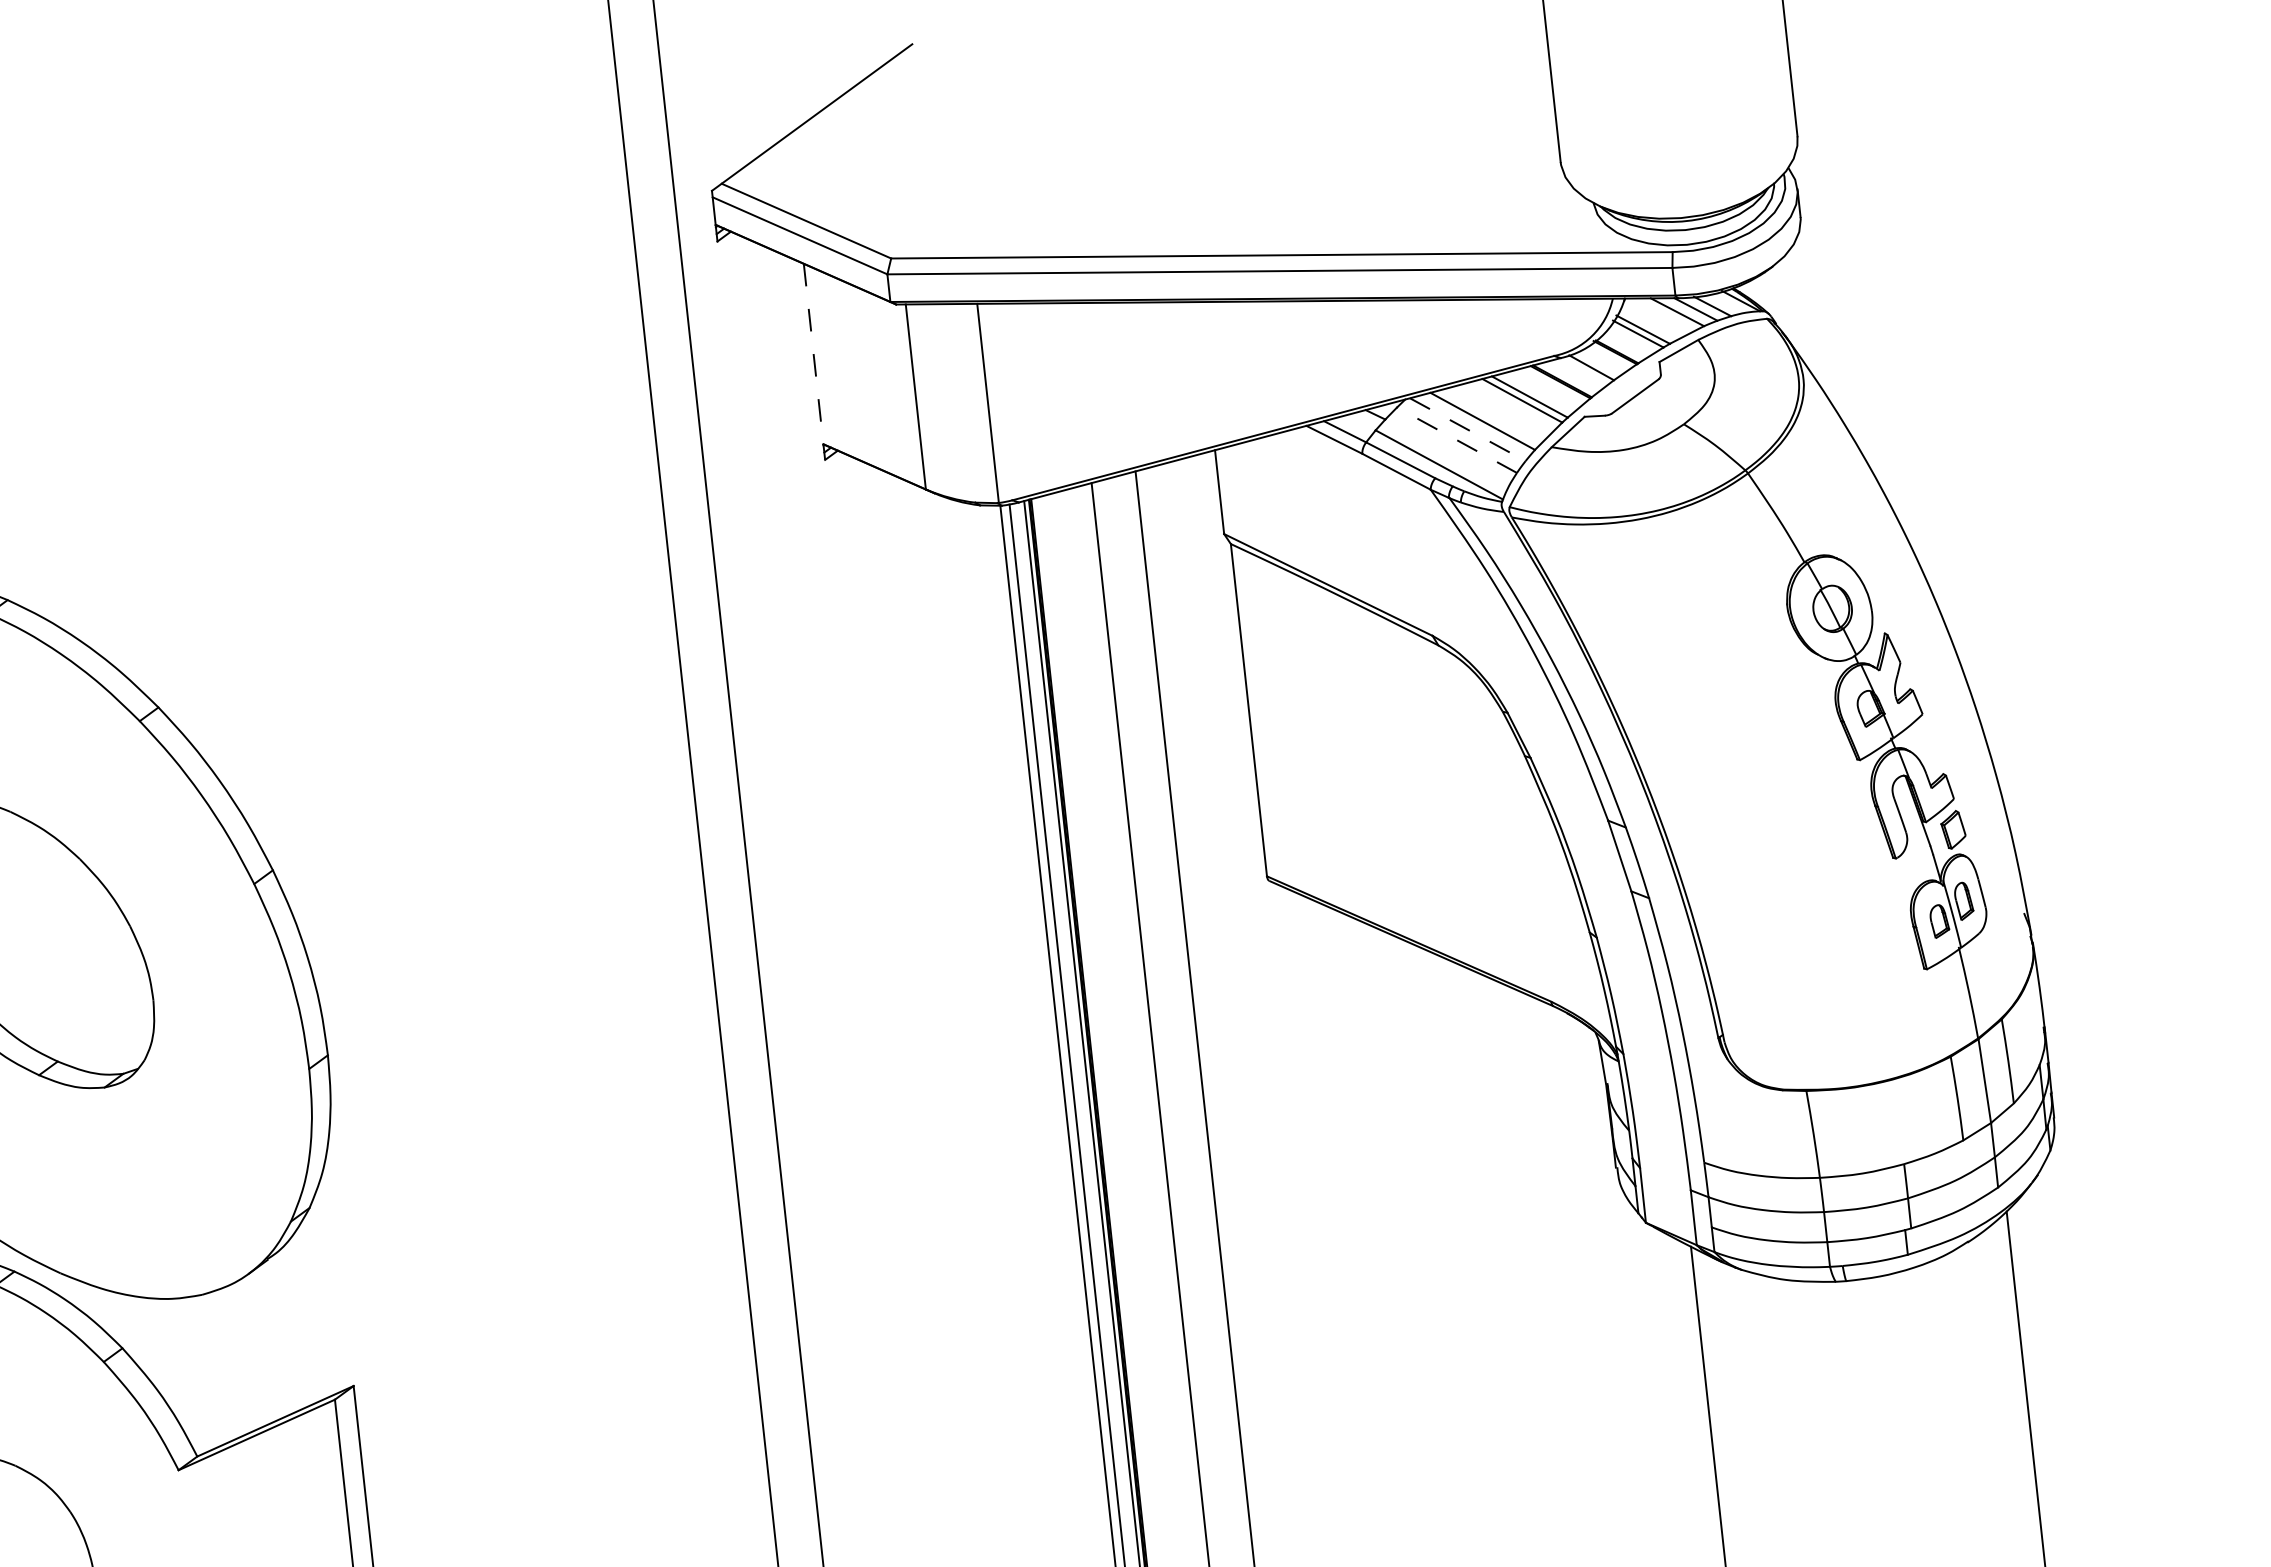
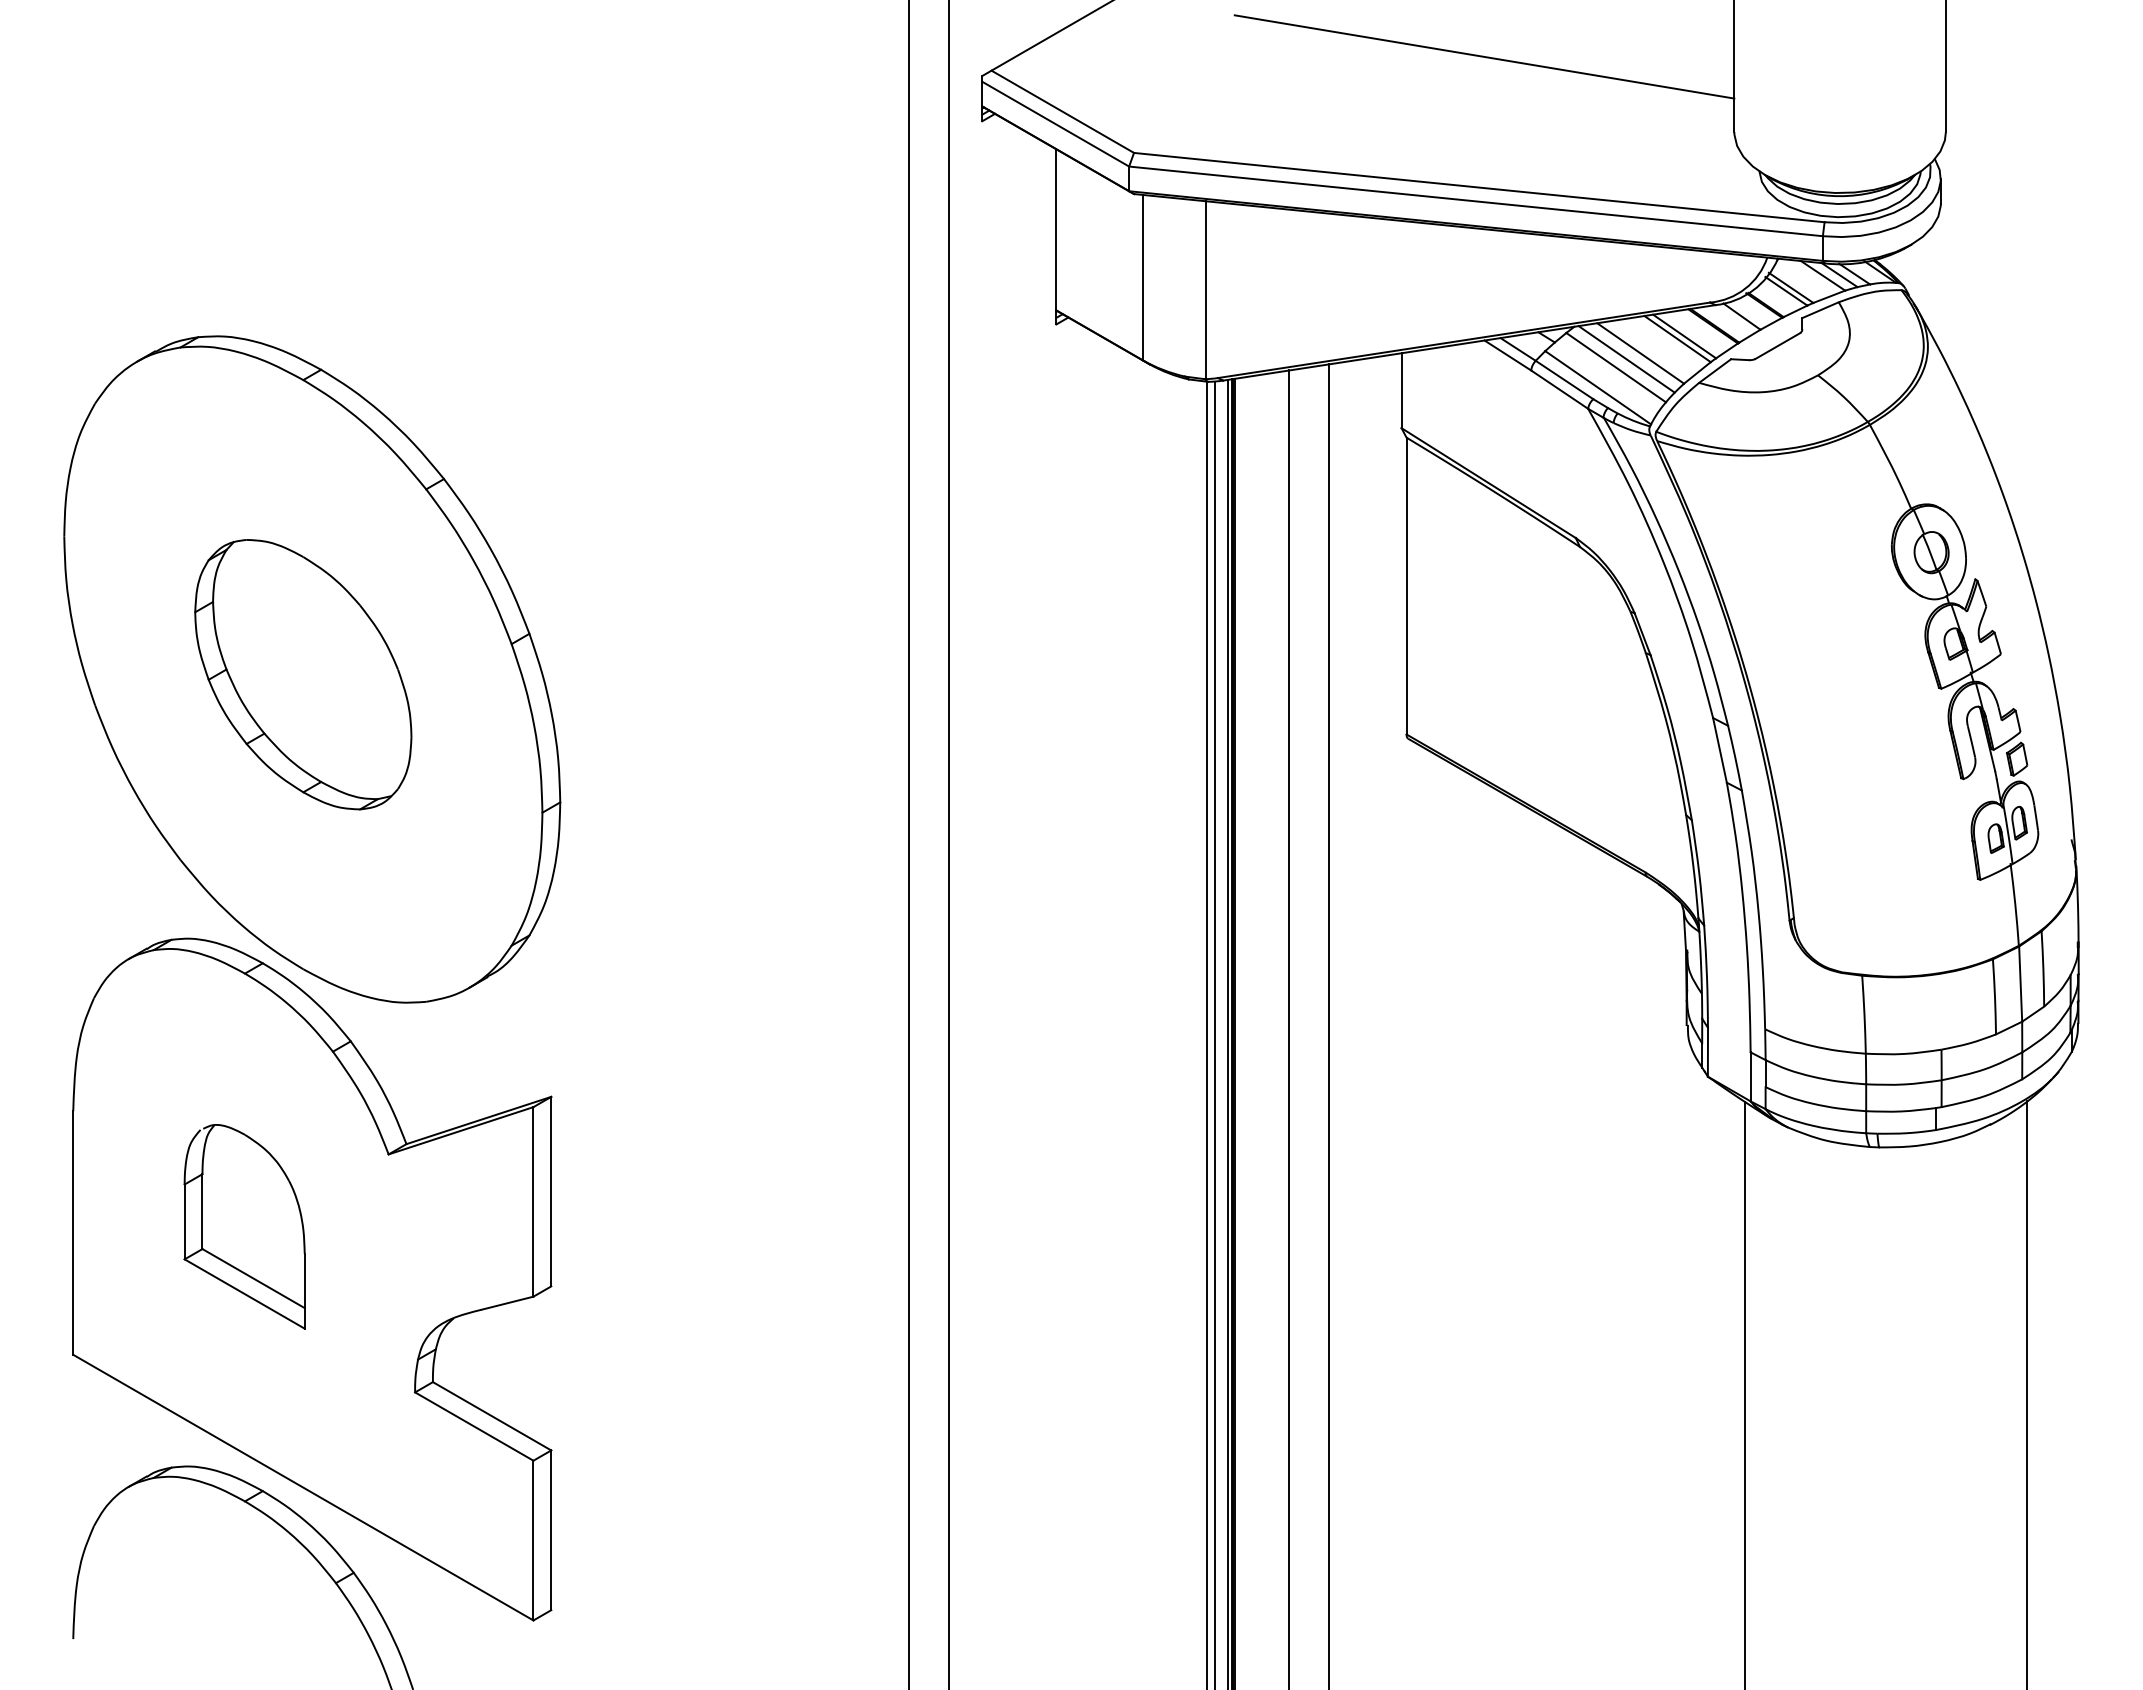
line: (1271, 107) -> (1484, 56), added
line: (814, 361) -> (1056, 236), dashed -> solid
line: (1468, 429) -> (1627, 359), dashed -> solid
line: (1457, 440) -> (1616, 367), dashed -> solid

